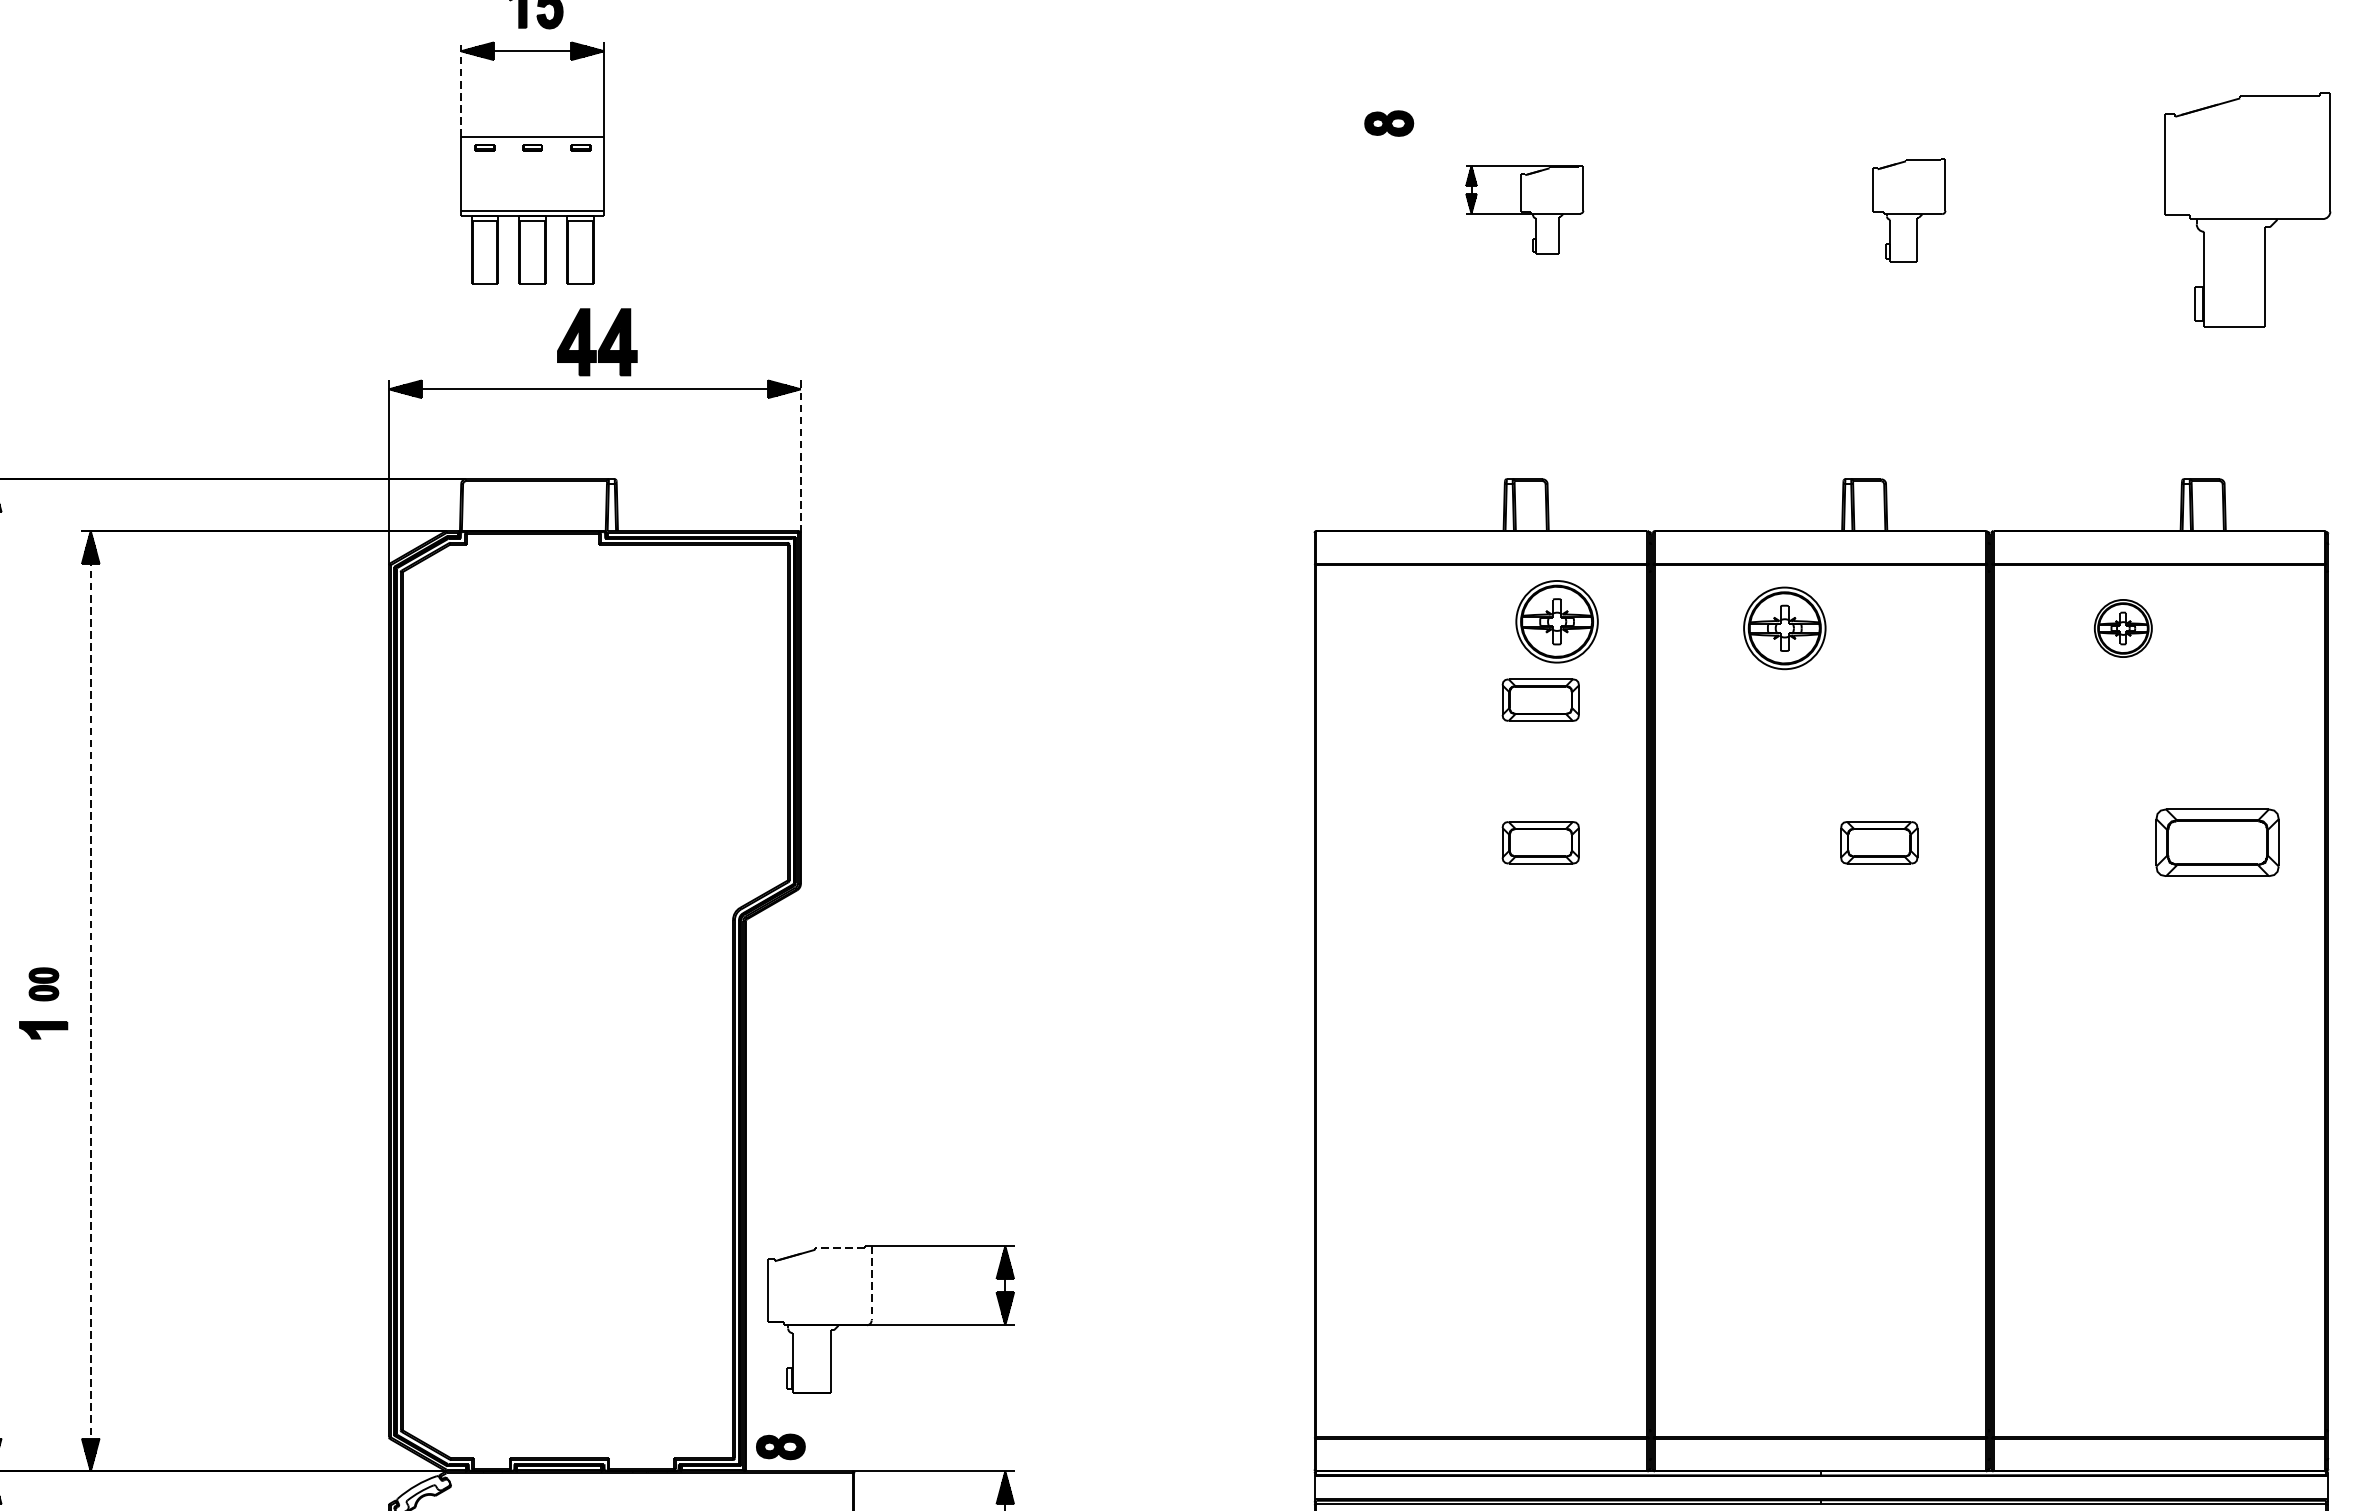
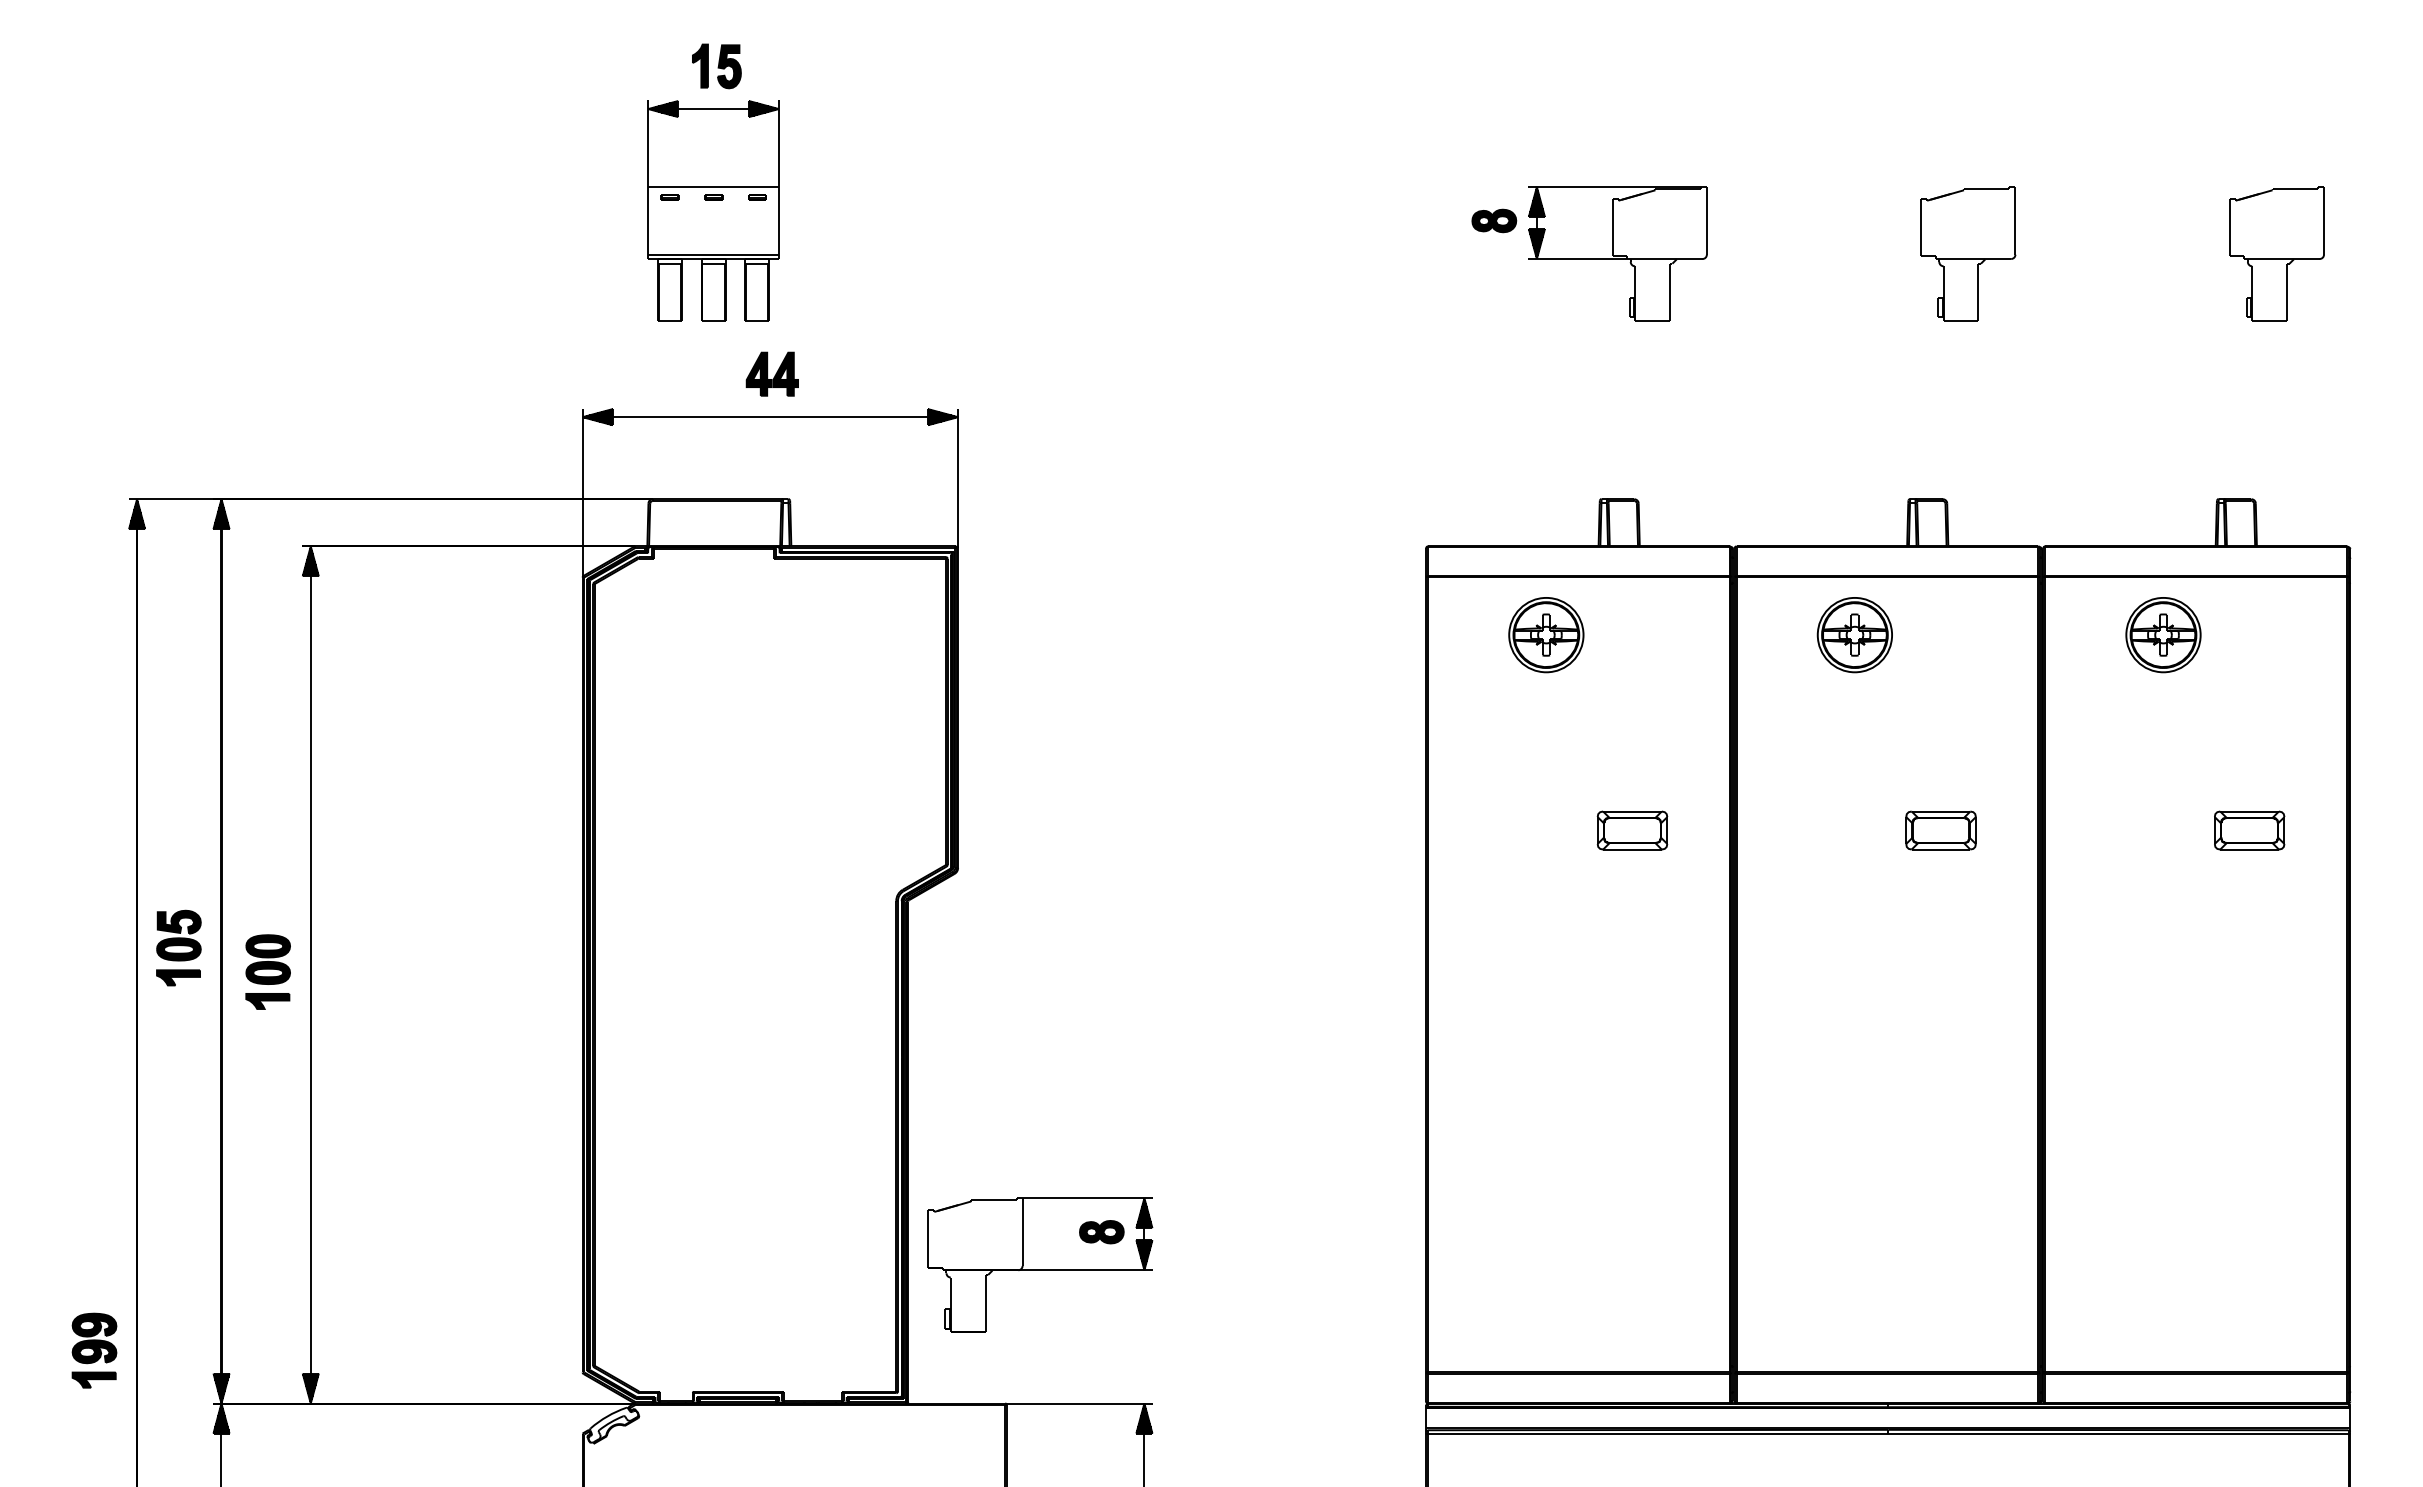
line: (461, 89) -> (648, 143), dashed -> solid
part: (1389, 123) -> (1494, 220), moved
part: (1524, 209) -> (1617, 253), size x1.67
part: (1909, 209) -> (1968, 253), size x1.43
part: (2247, 209) -> (2276, 253), size x0.62
part: (596, 341) -> (771, 373), size x0.71
line: (801, 456) -> (958, 478), dashed -> solid
part: (1557, 622) -> (1546, 635), moved
part: (2123, 628) -> (2163, 635), size x1.43
part: (1540, 700) -> (1632, 700), removed
part: (2217, 842) -> (2249, 830), size x0.62
part: (43, 984) -> (267, 959), size x1.67
line: (90, 1000) -> (310, 974), dashed -> solid
line: (839, 1248) -> (993, 1200), dashed -> solid
line: (871, 1283) -> (1022, 1232), dashed -> solid
part: (780, 1447) -> (1101, 1232), moved

